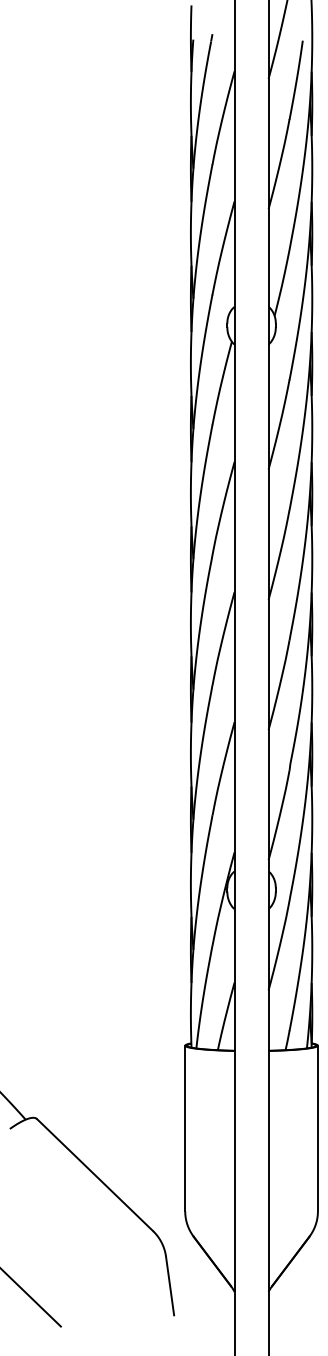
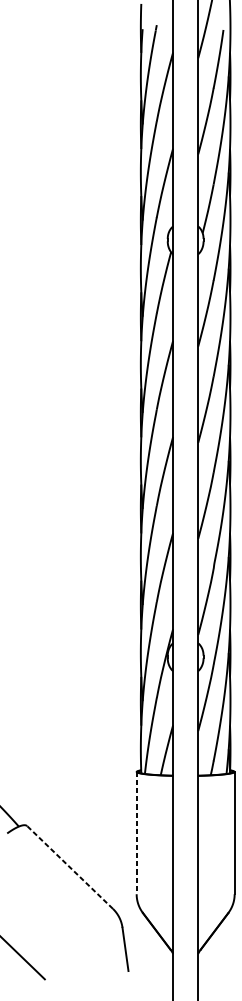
line: (185, 1128) -> (136, 833), solid -> dashed
line: (95, 1175) -> (70, 867), solid -> dashed

